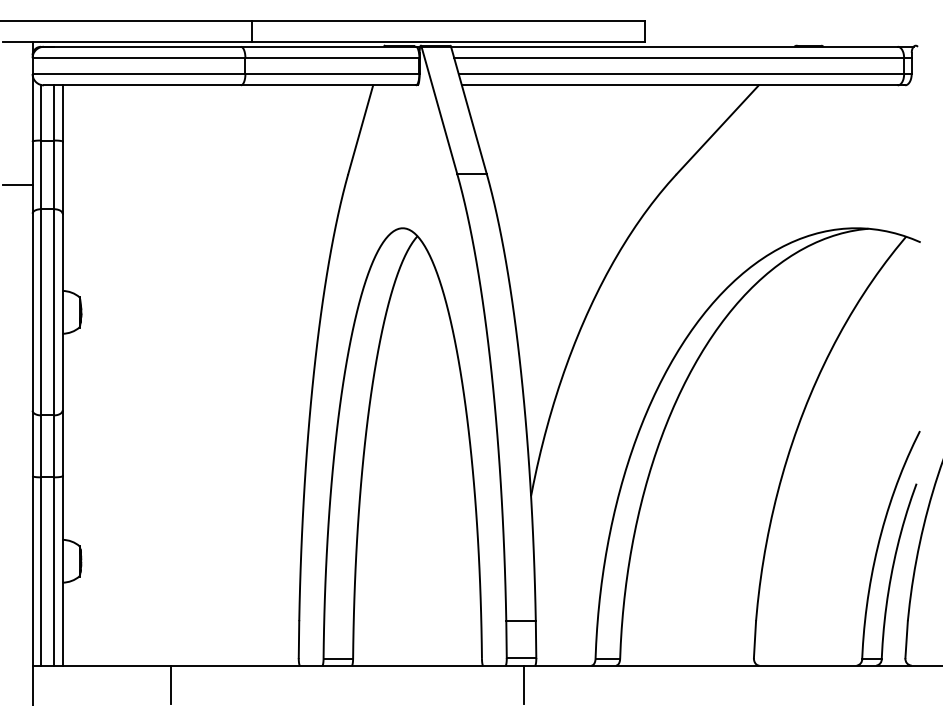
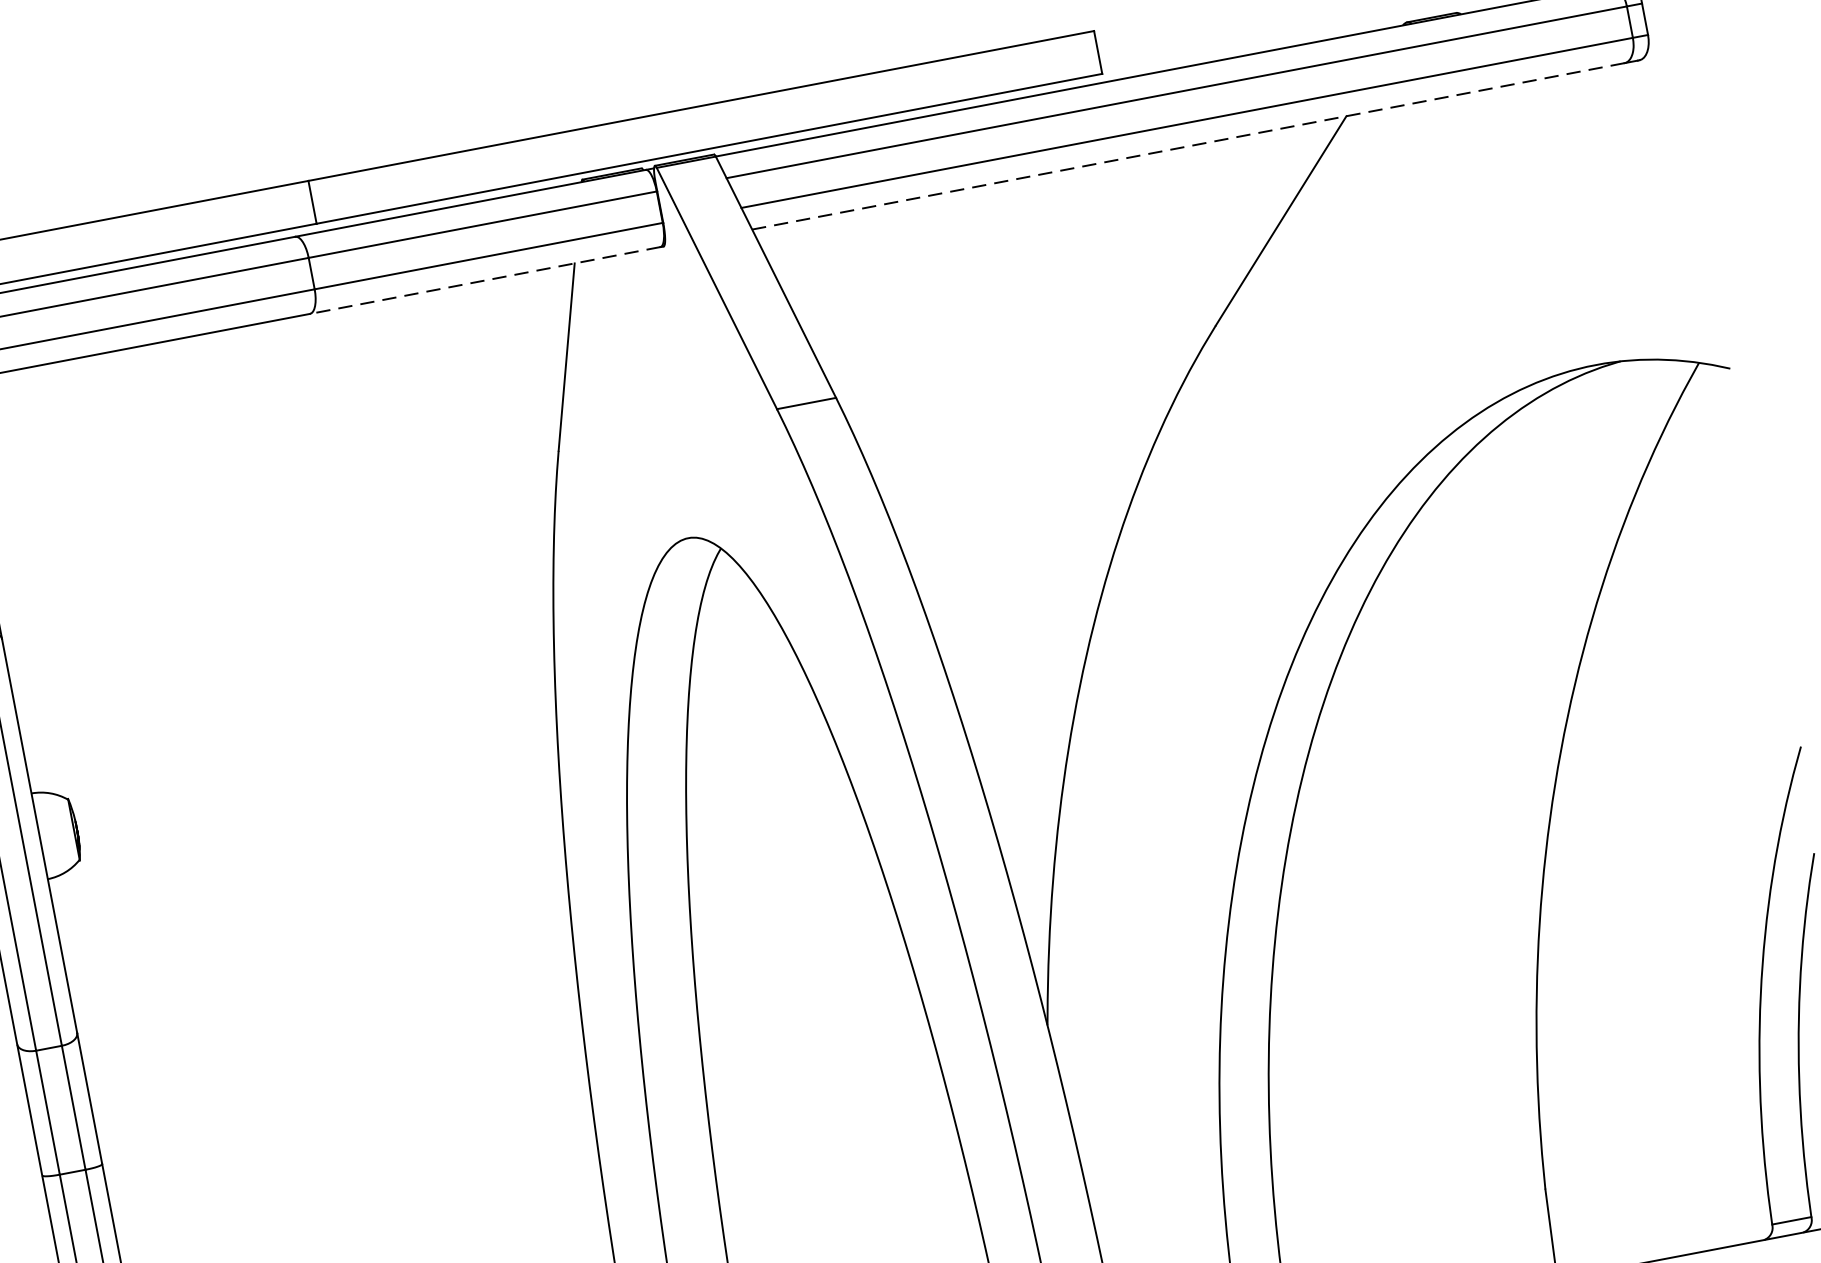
line: (328, 85) -> (485, 280), solid -> dashed
line: (679, 85) -> (1187, 146), solid -> dashed

